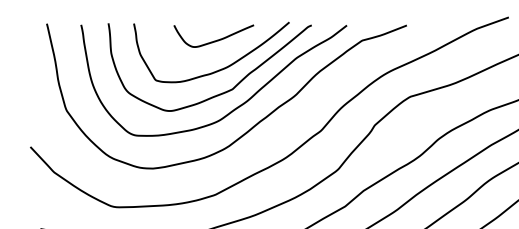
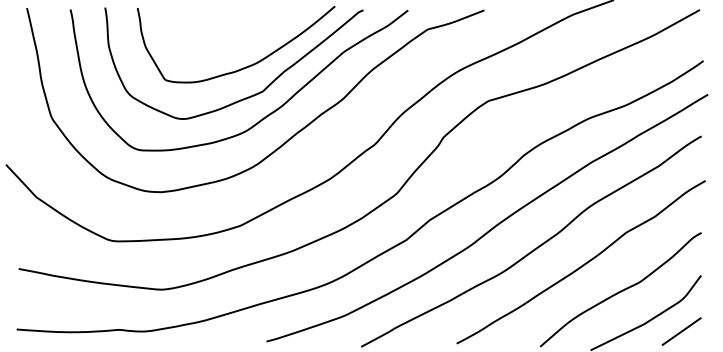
curve: (214, 40) -> (240, 29), removed

